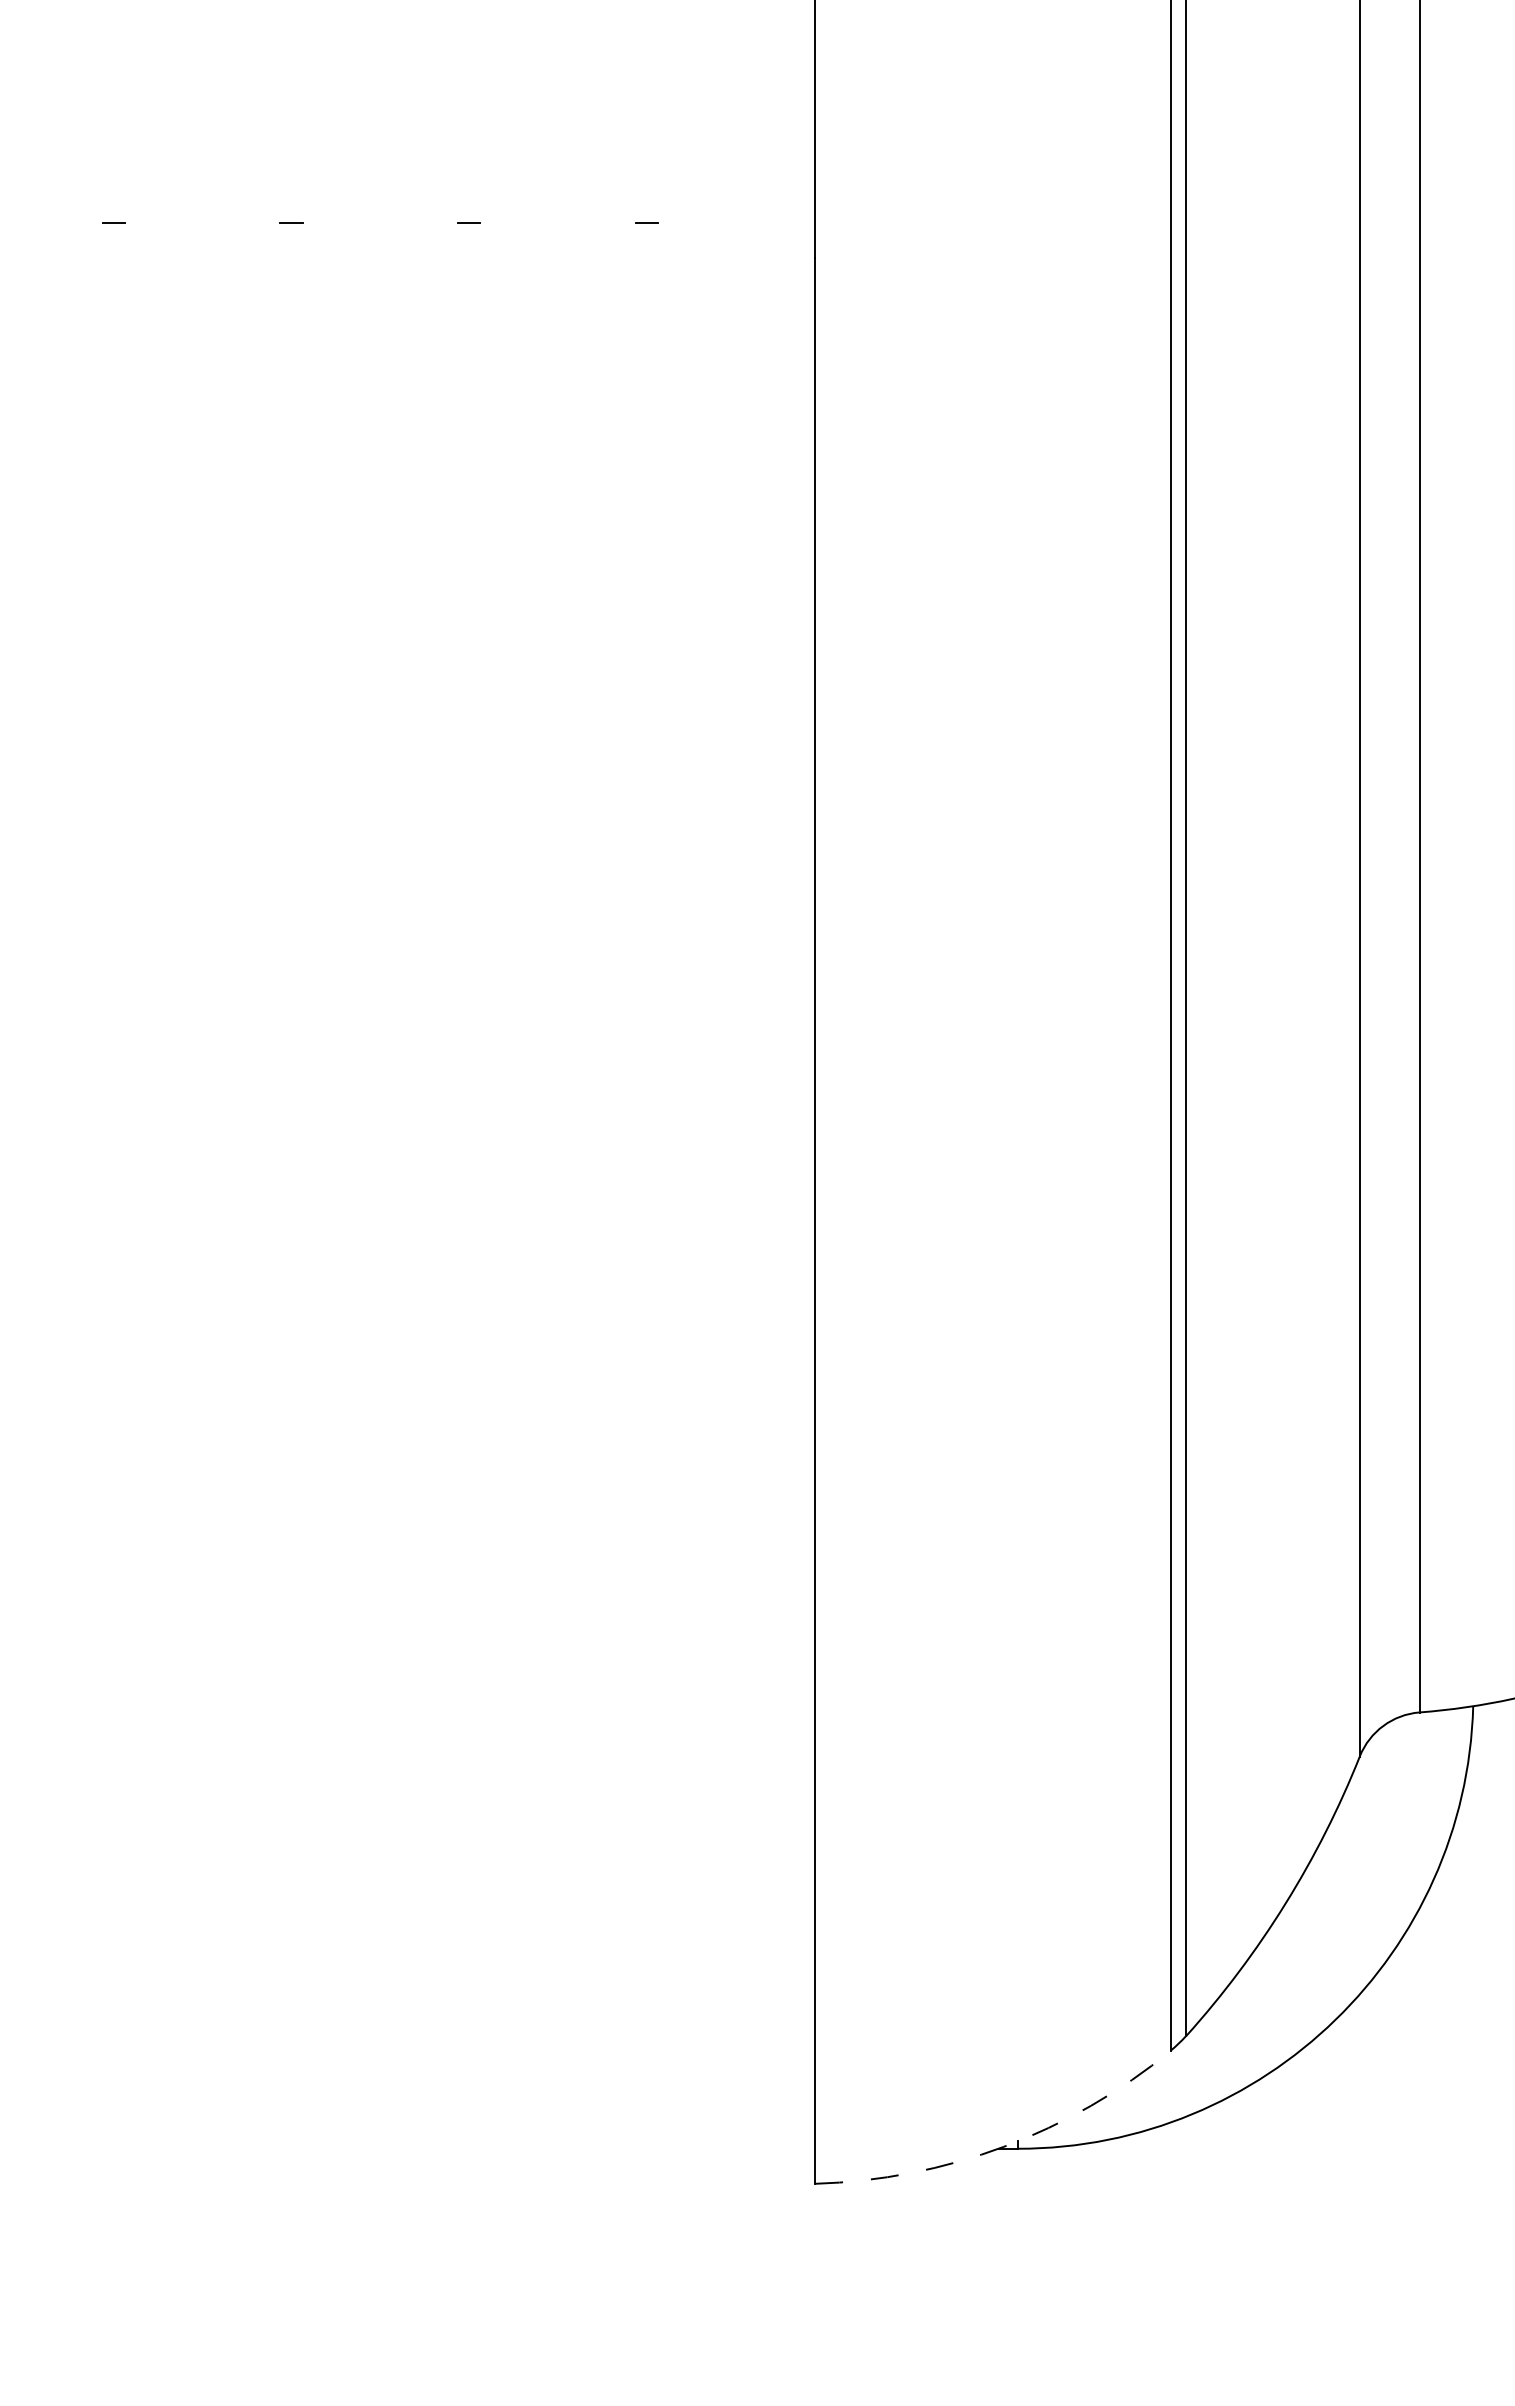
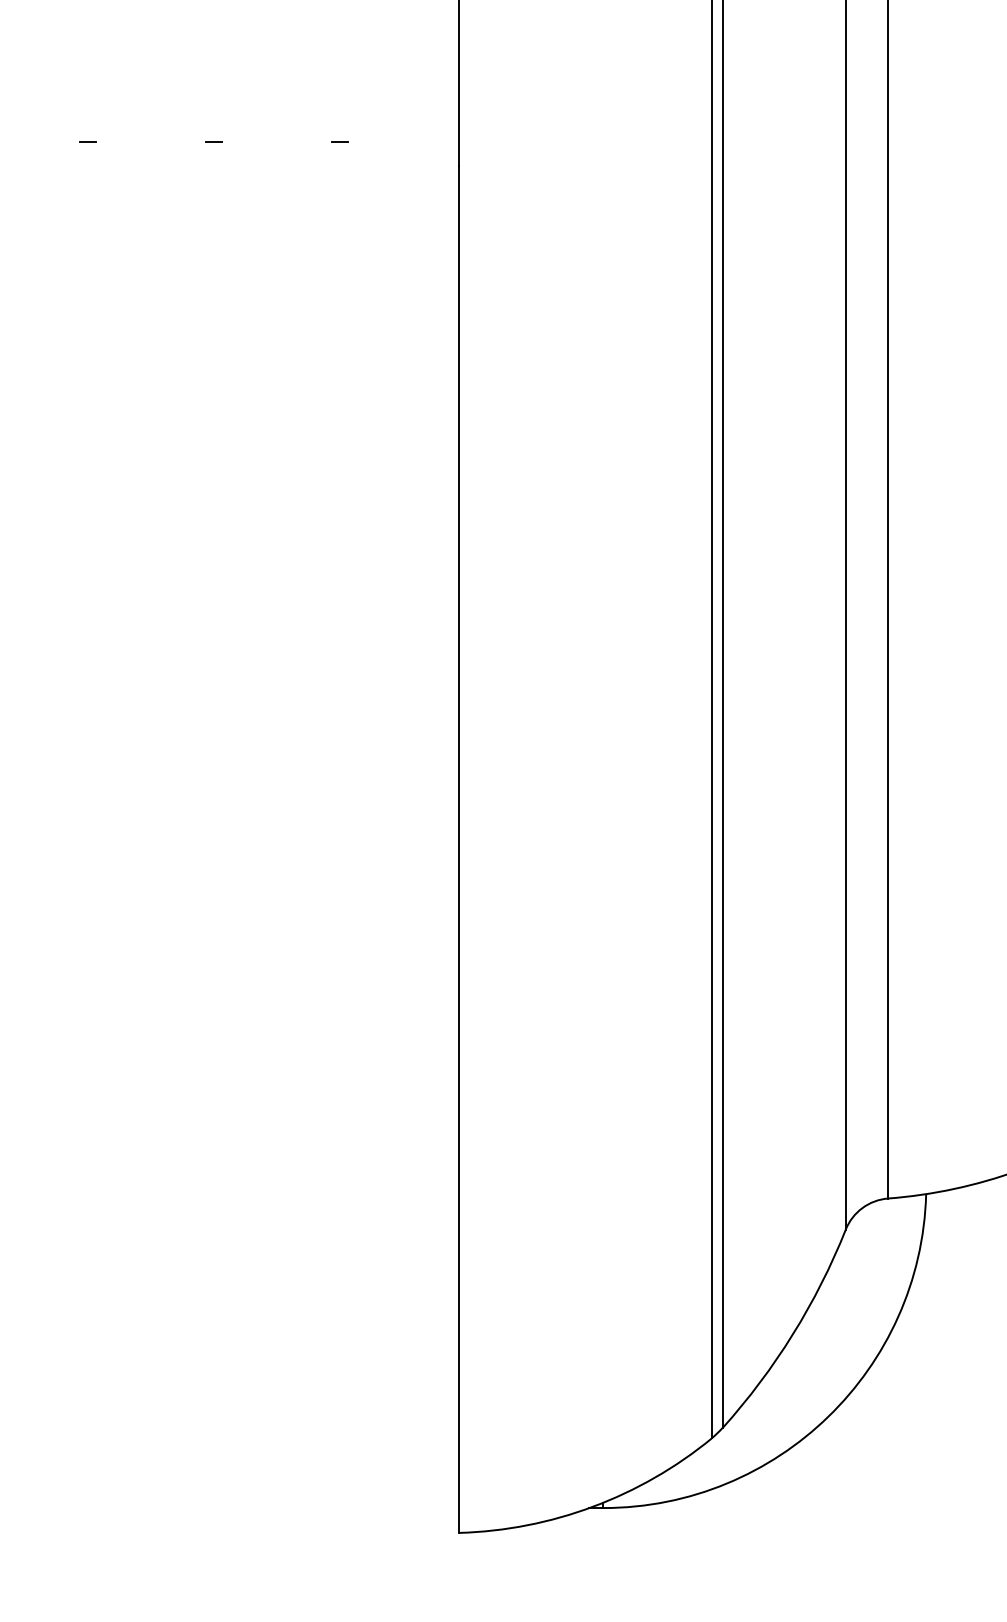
arc: (1003, 2146) -> (592, 1506), dashed -> solid

